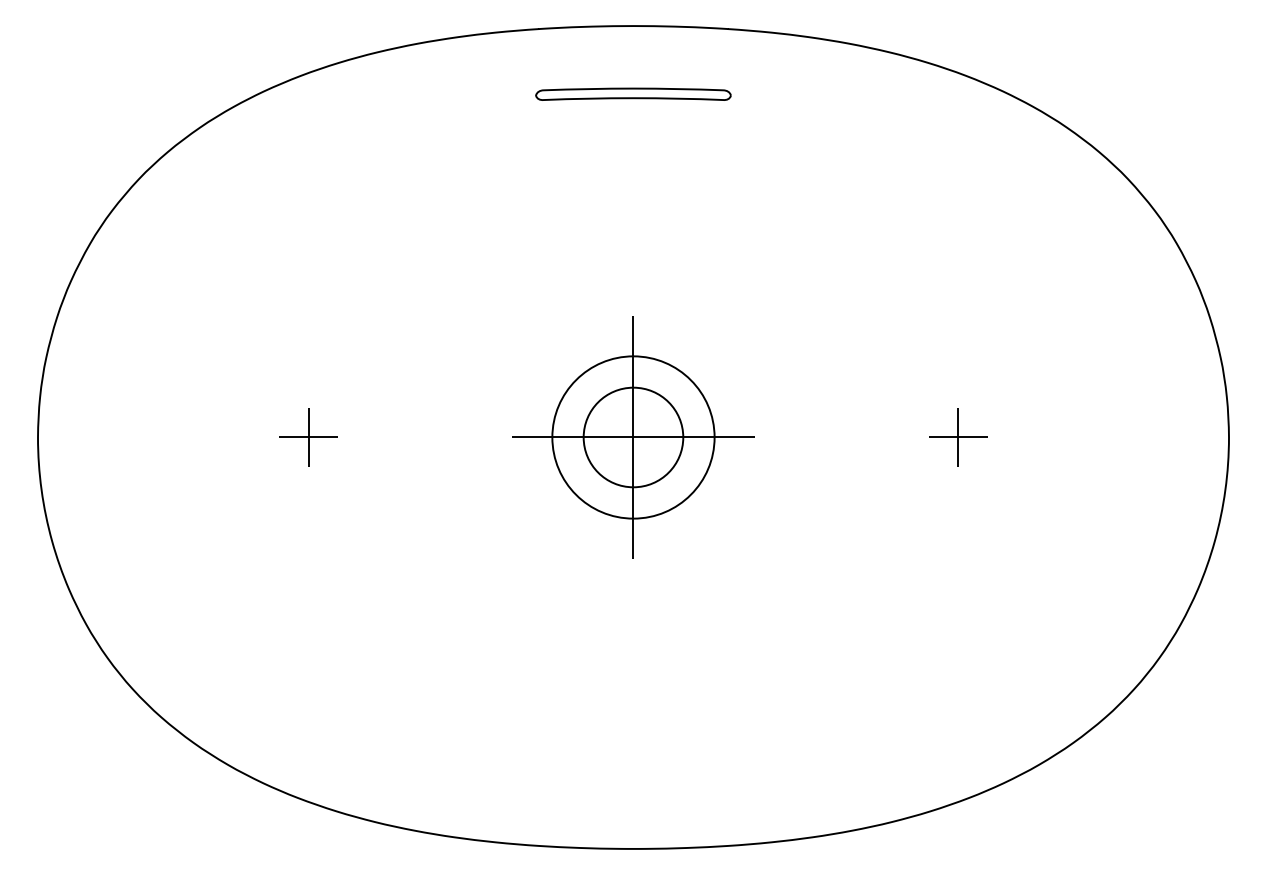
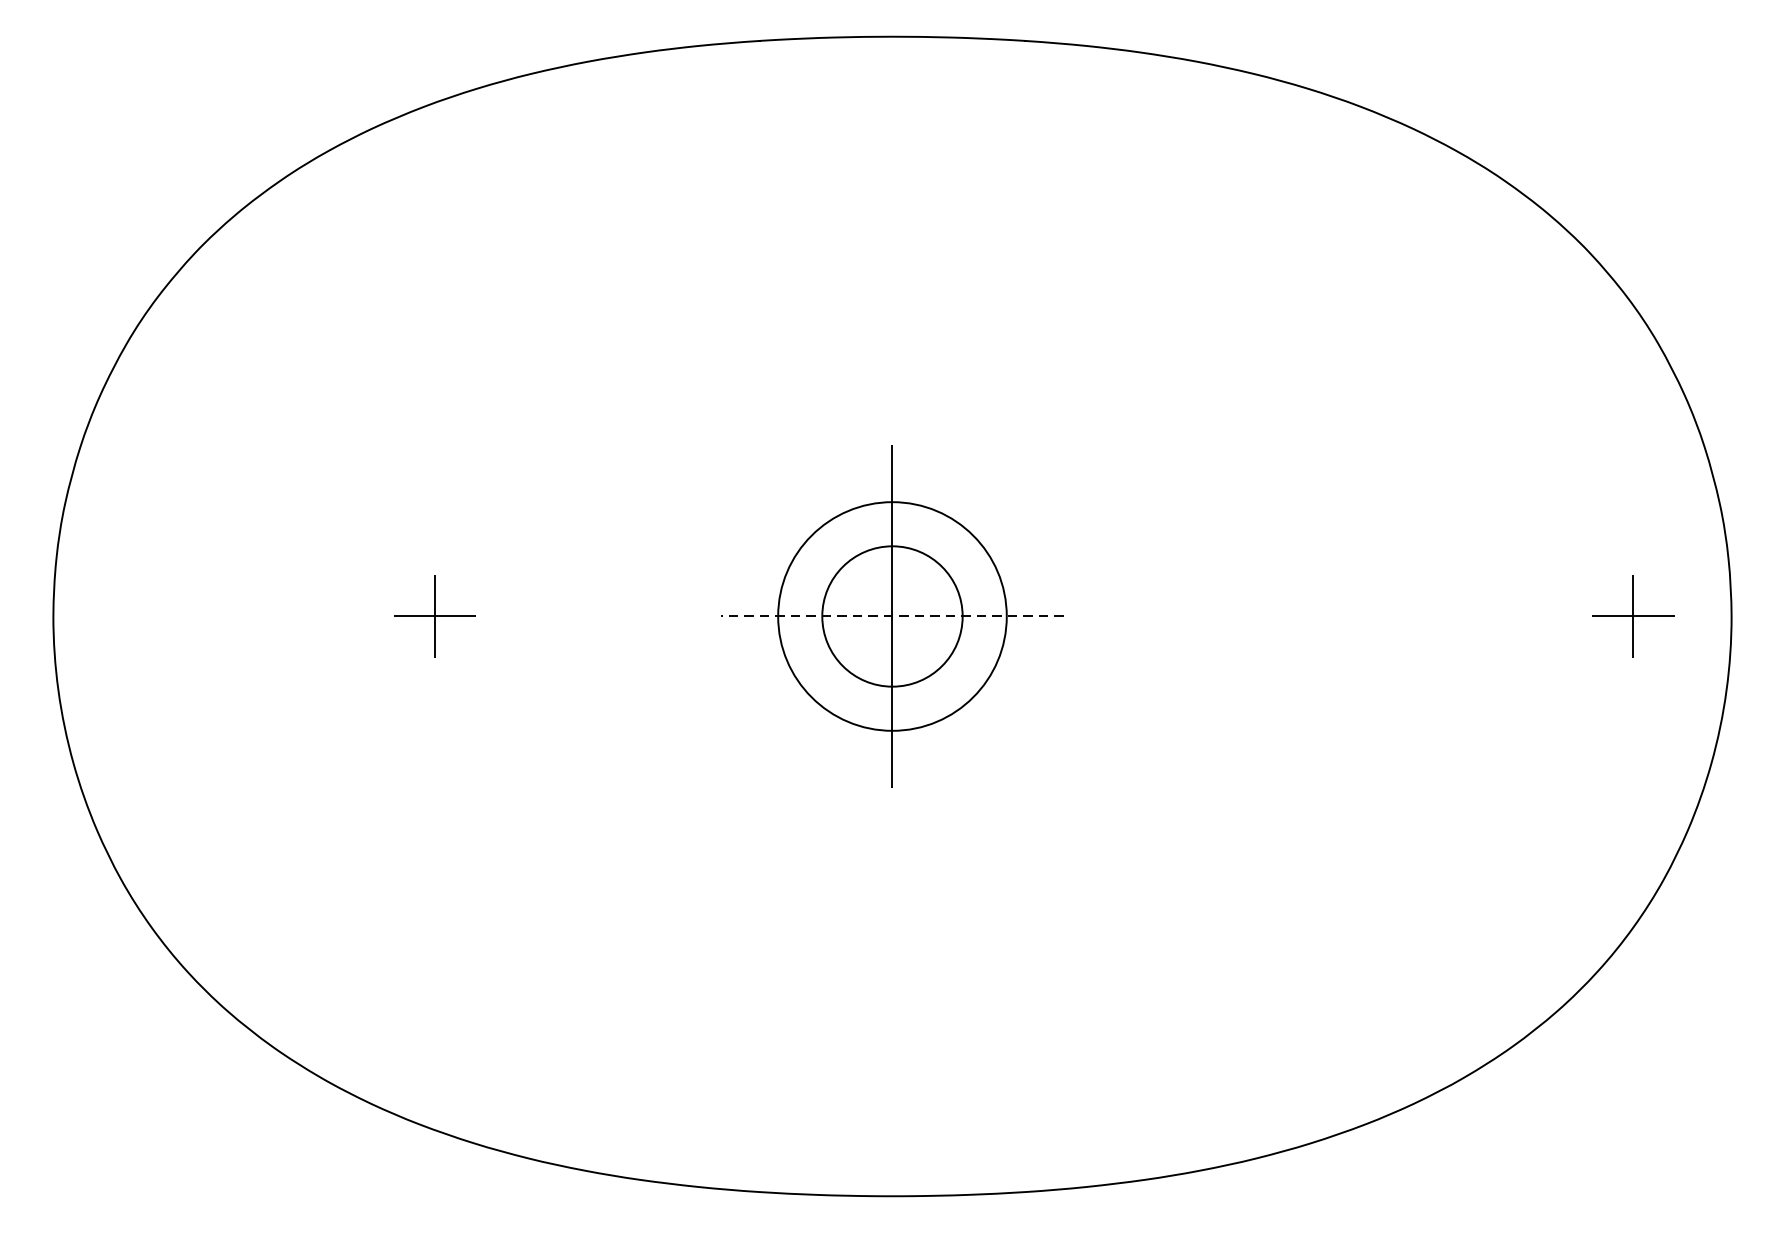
part: (633, 93) -> (892, 131), removed
line: (633, 437) -> (892, 616), solid -> dashed
part: (958, 437) -> (1633, 616), moved

